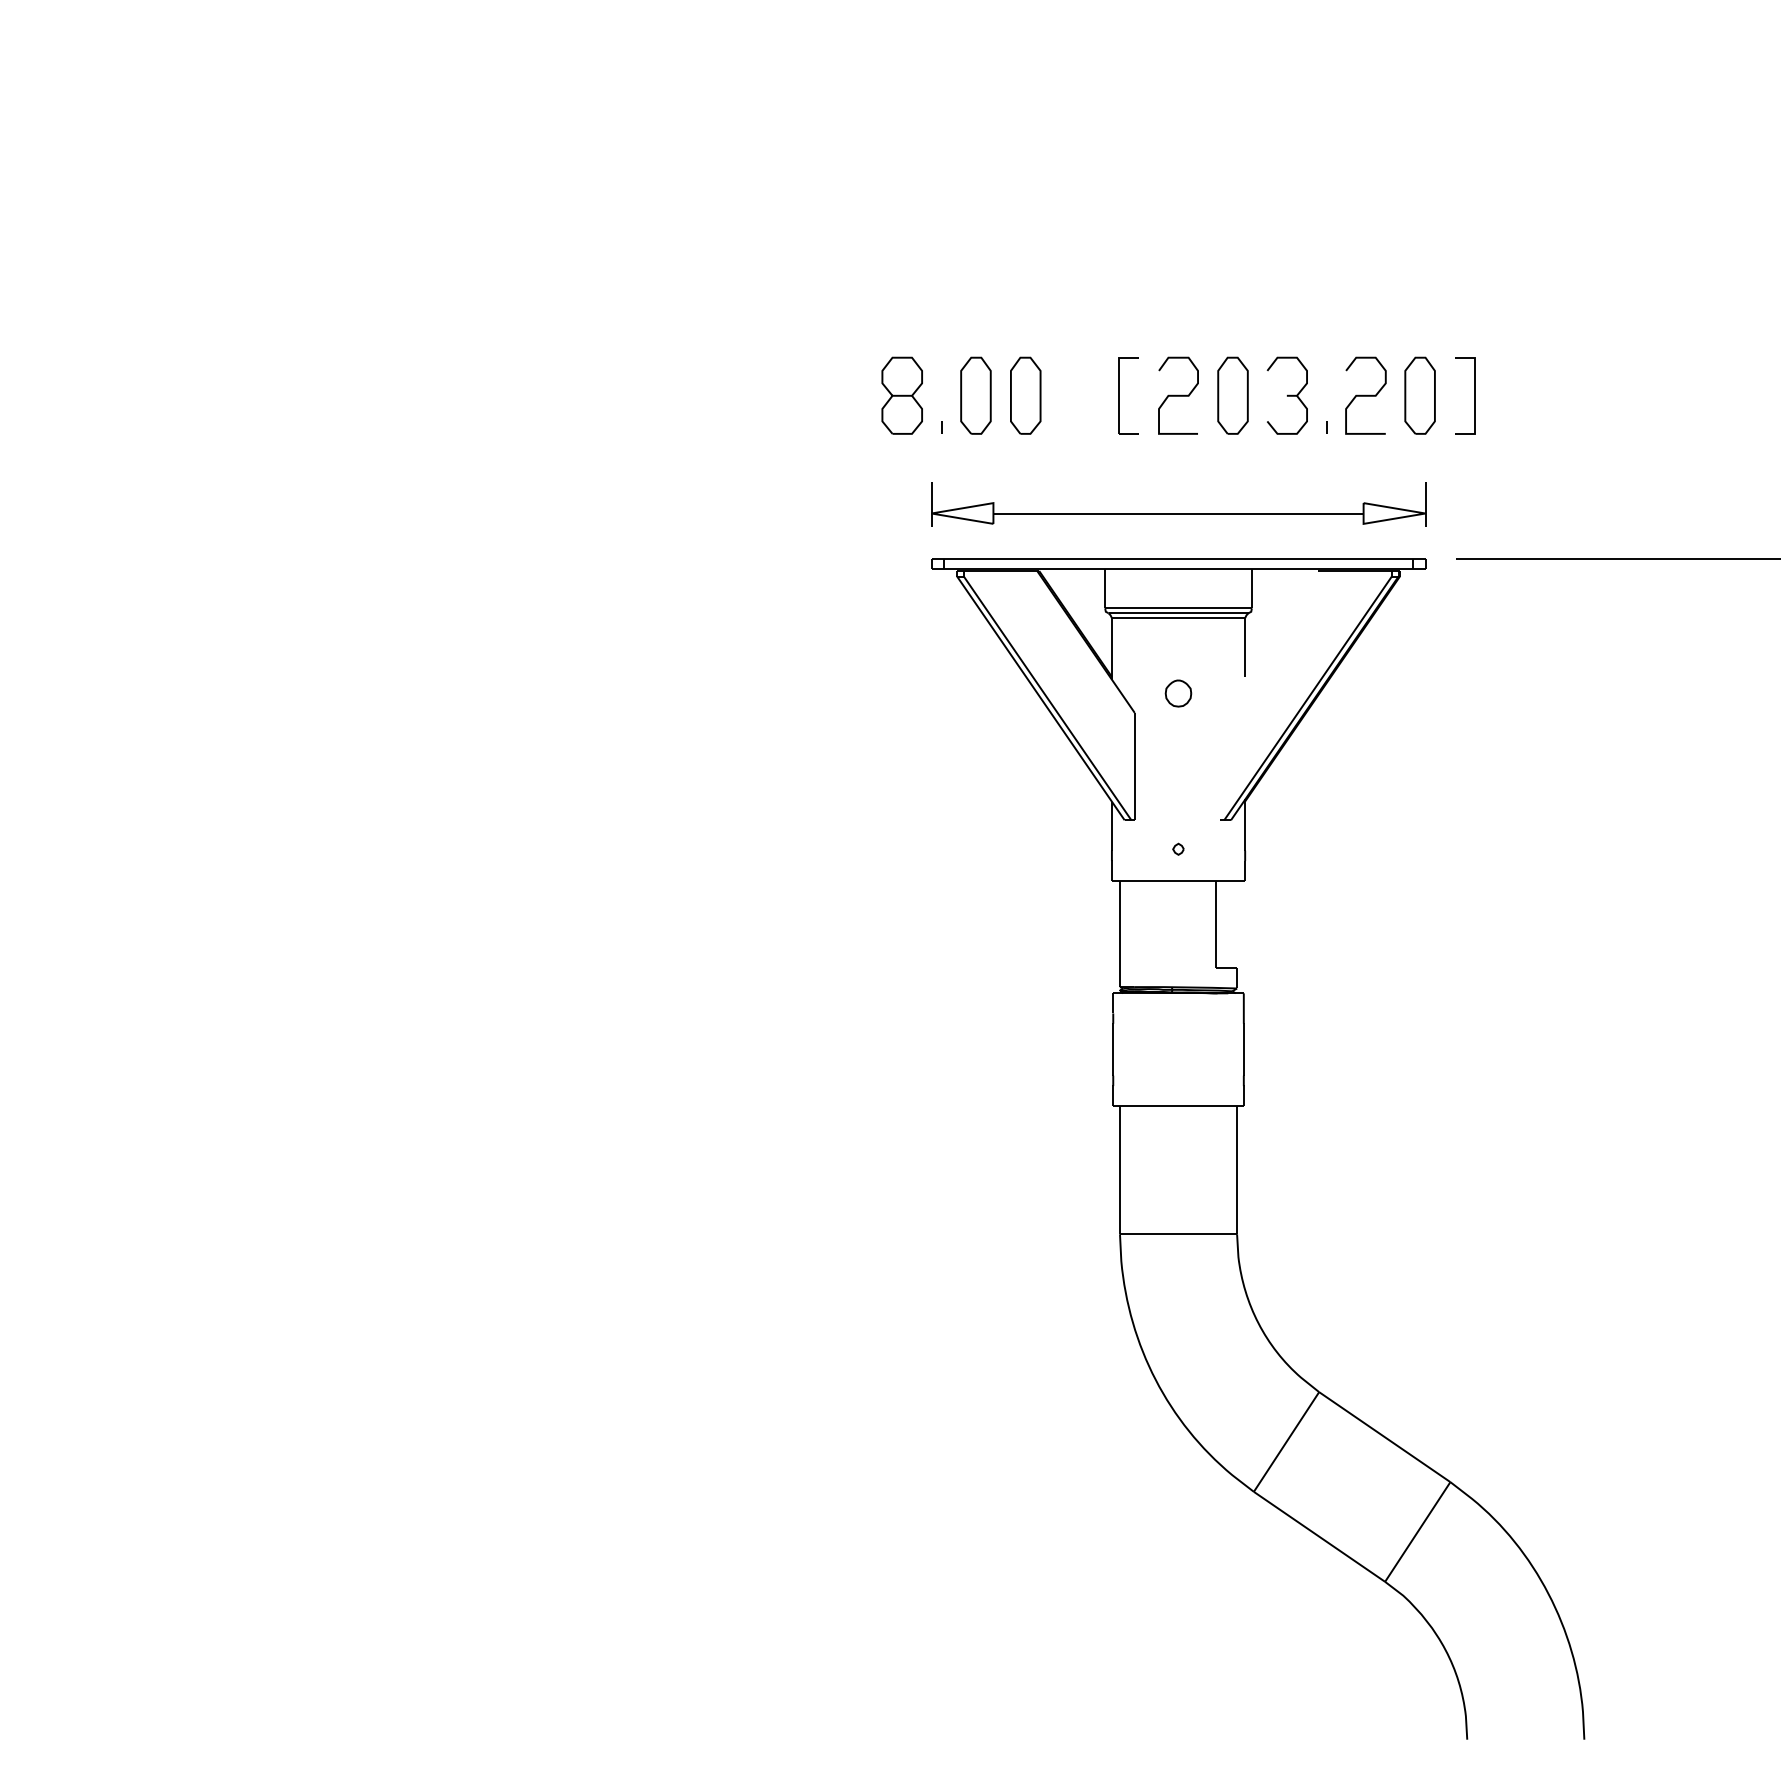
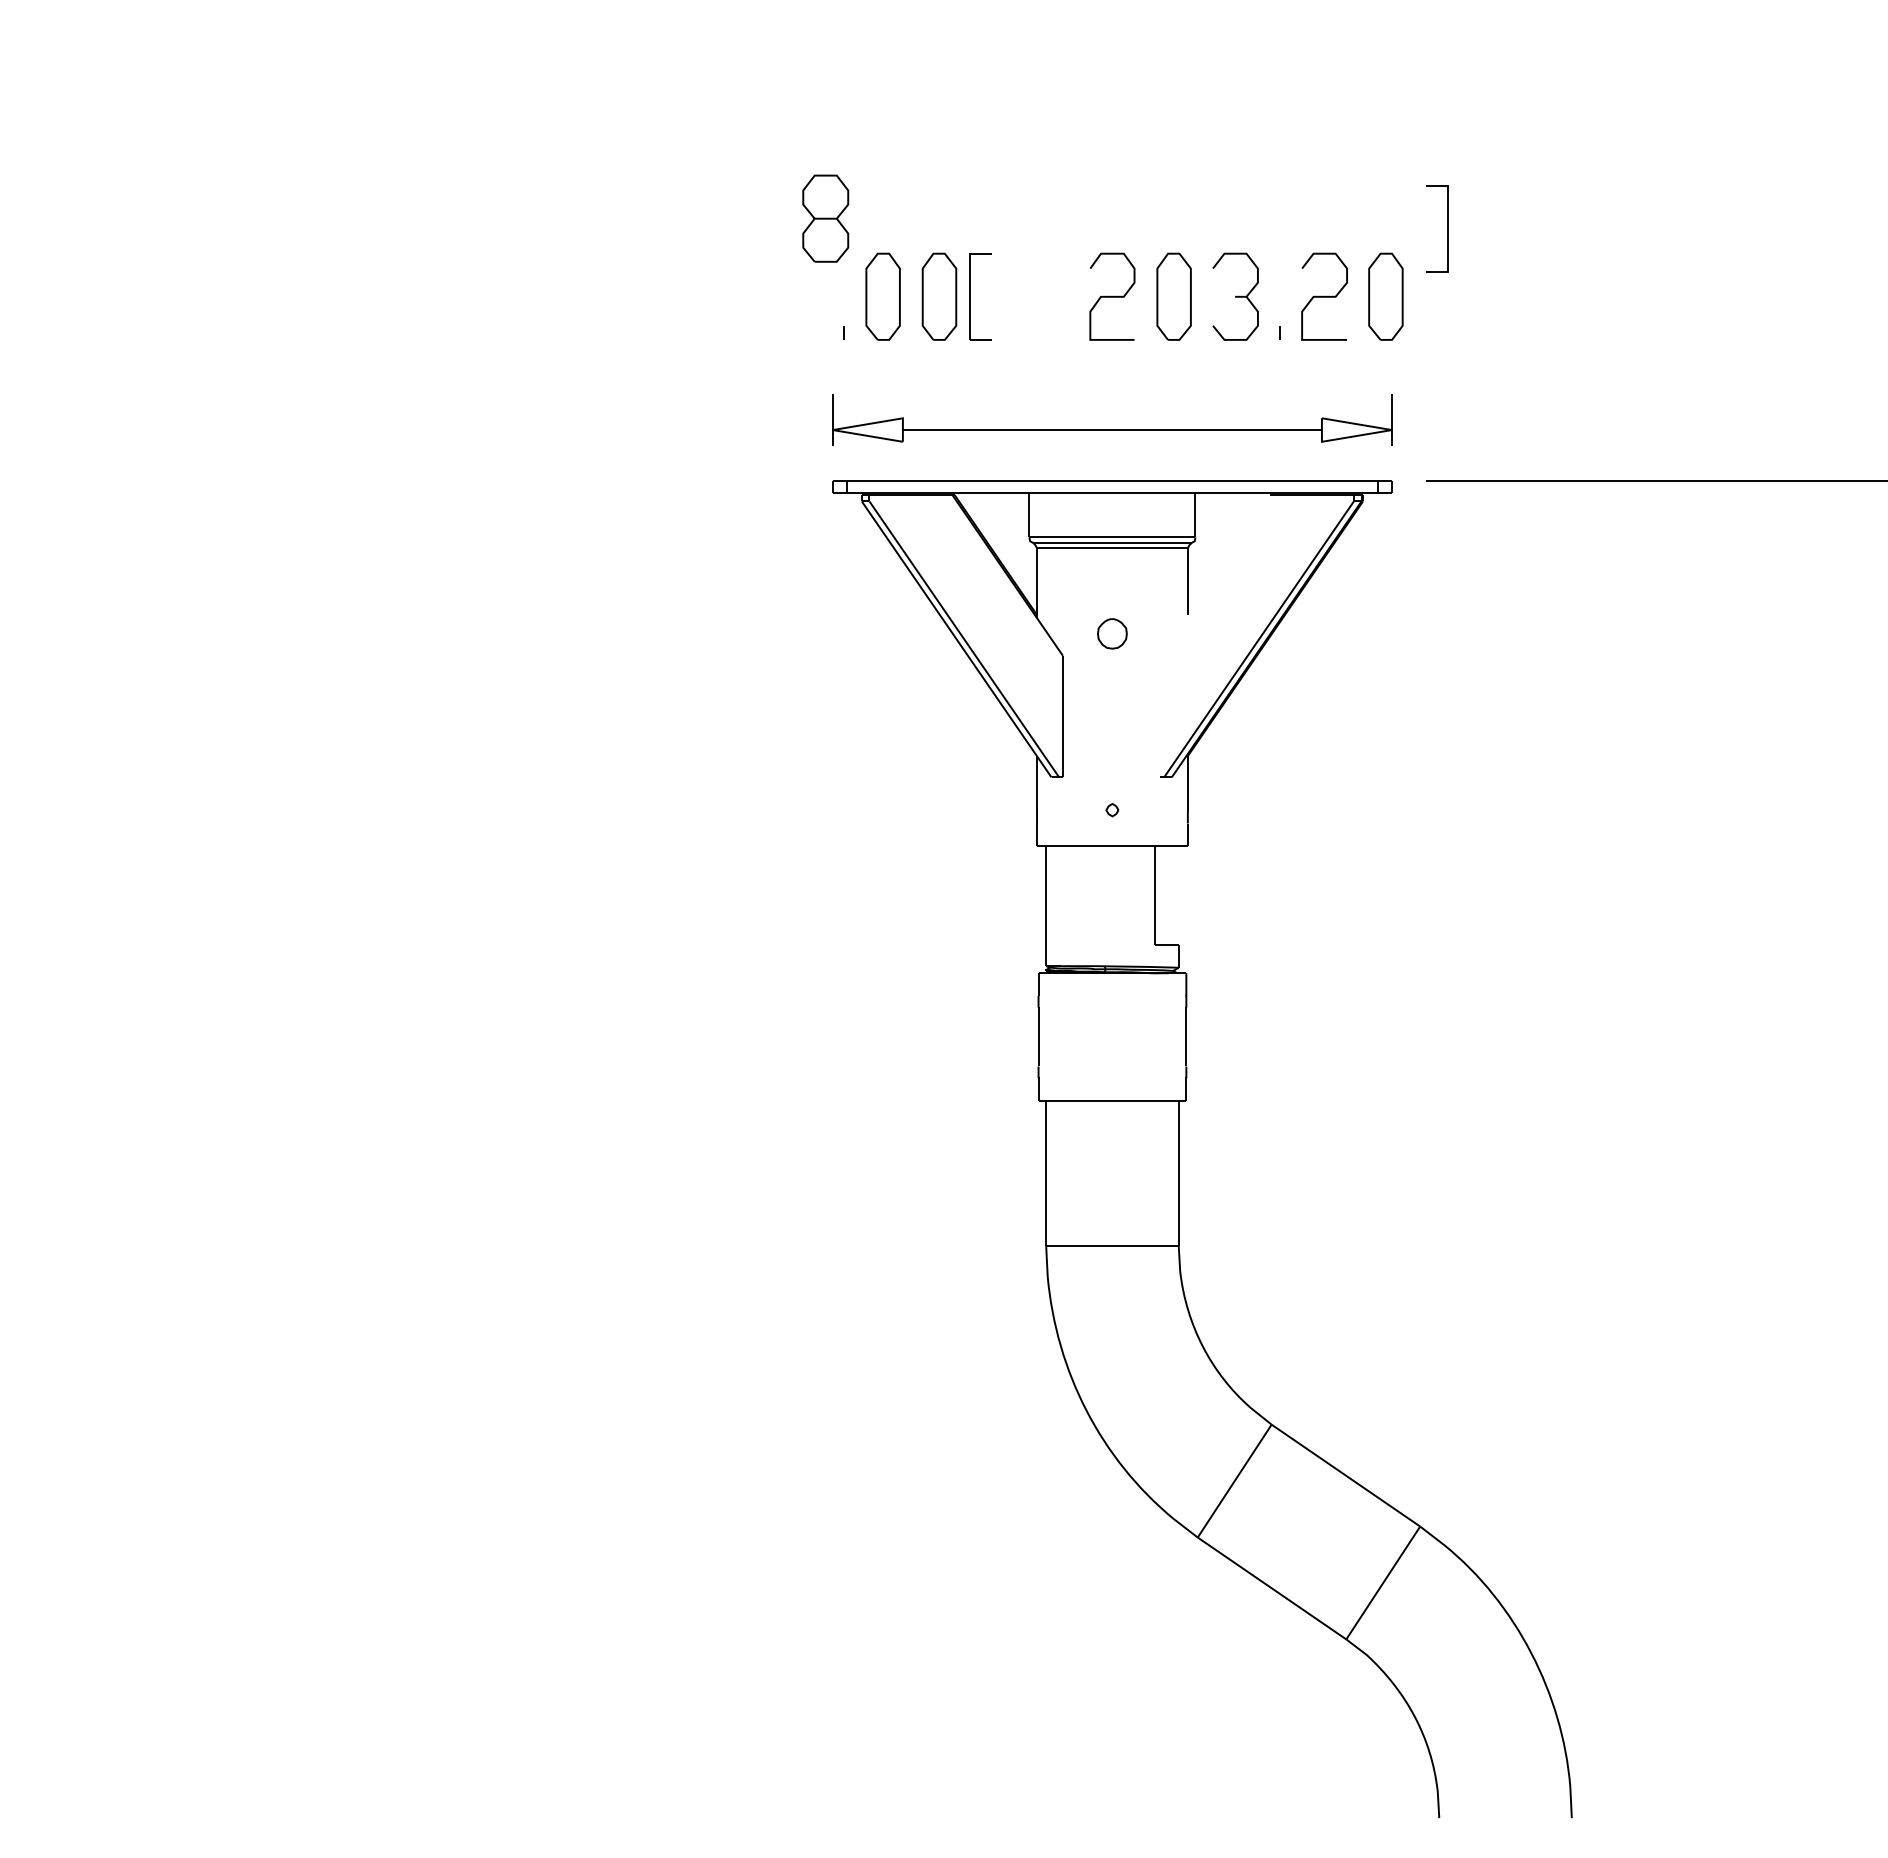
part: (901, 395) -> (824, 218), moved
part: (1119, 395) -> (969, 296), moved
line: (1474, 395) -> (1447, 228), moved

